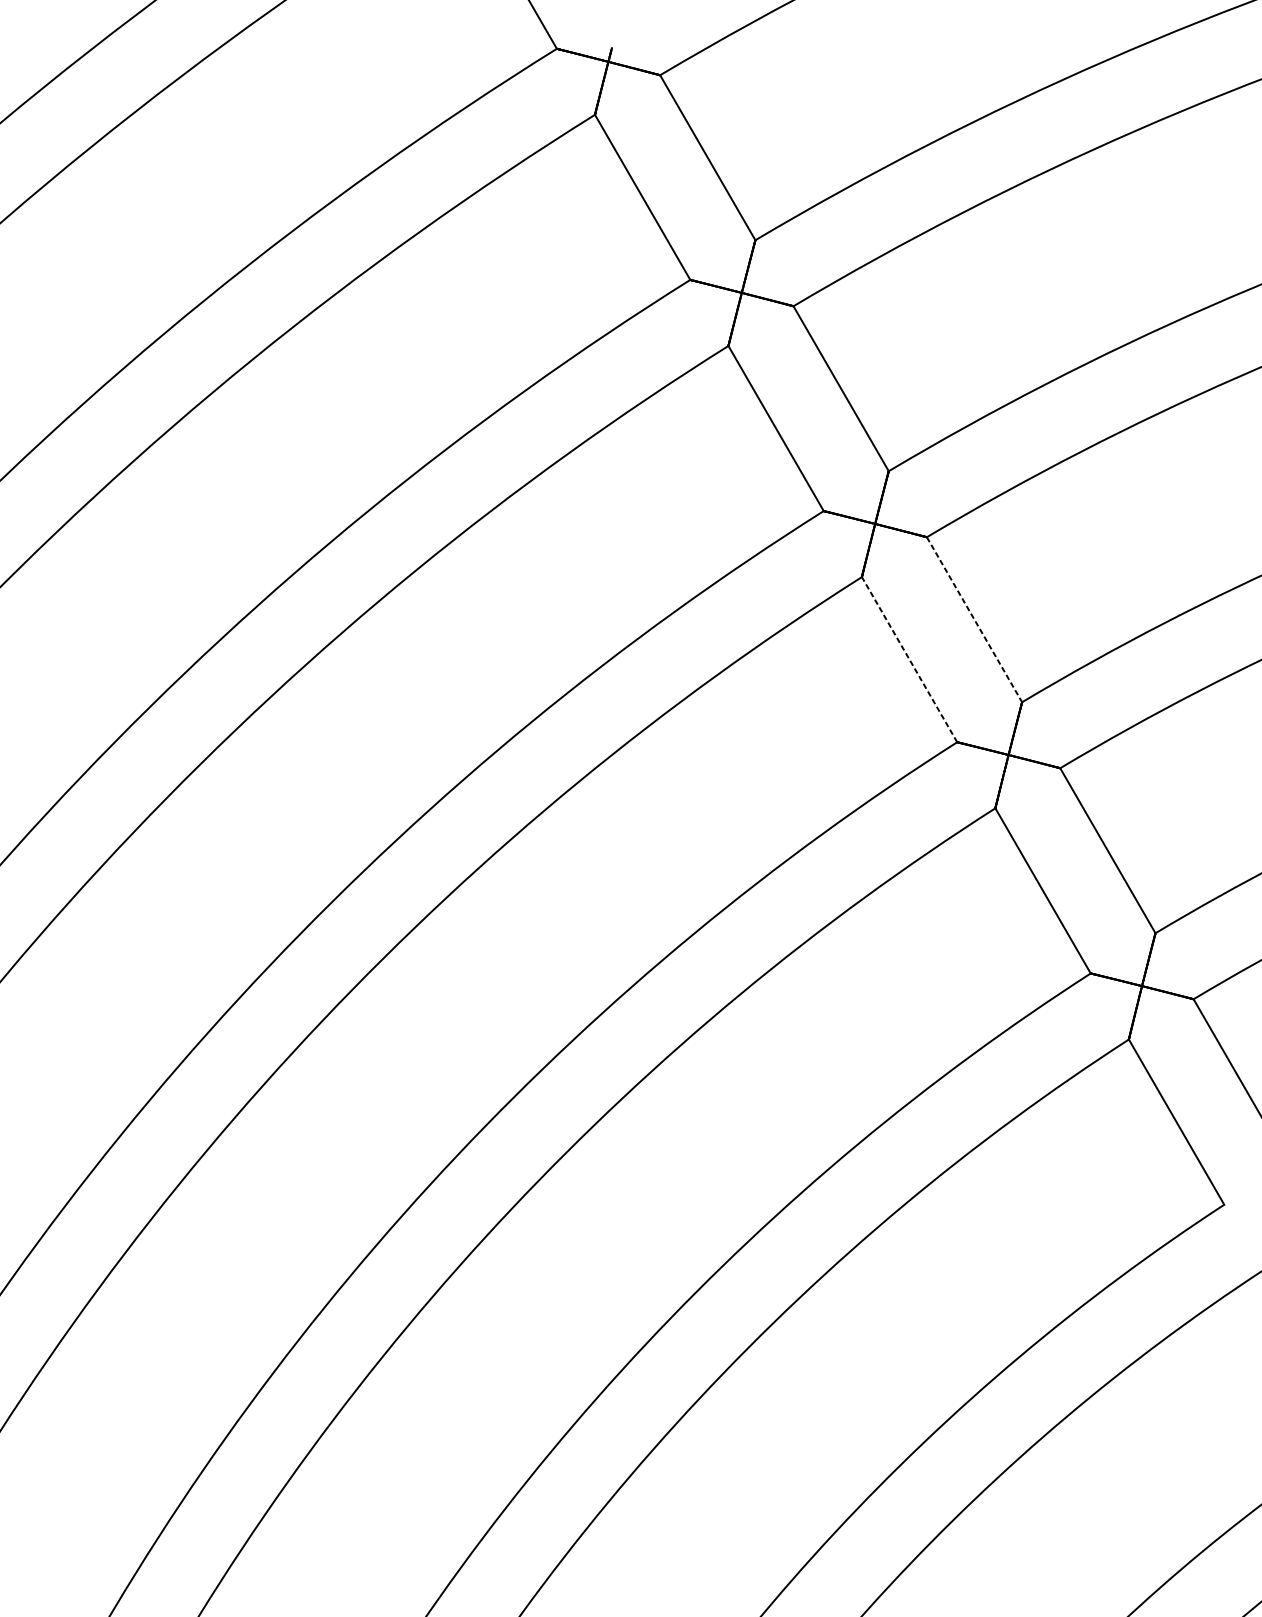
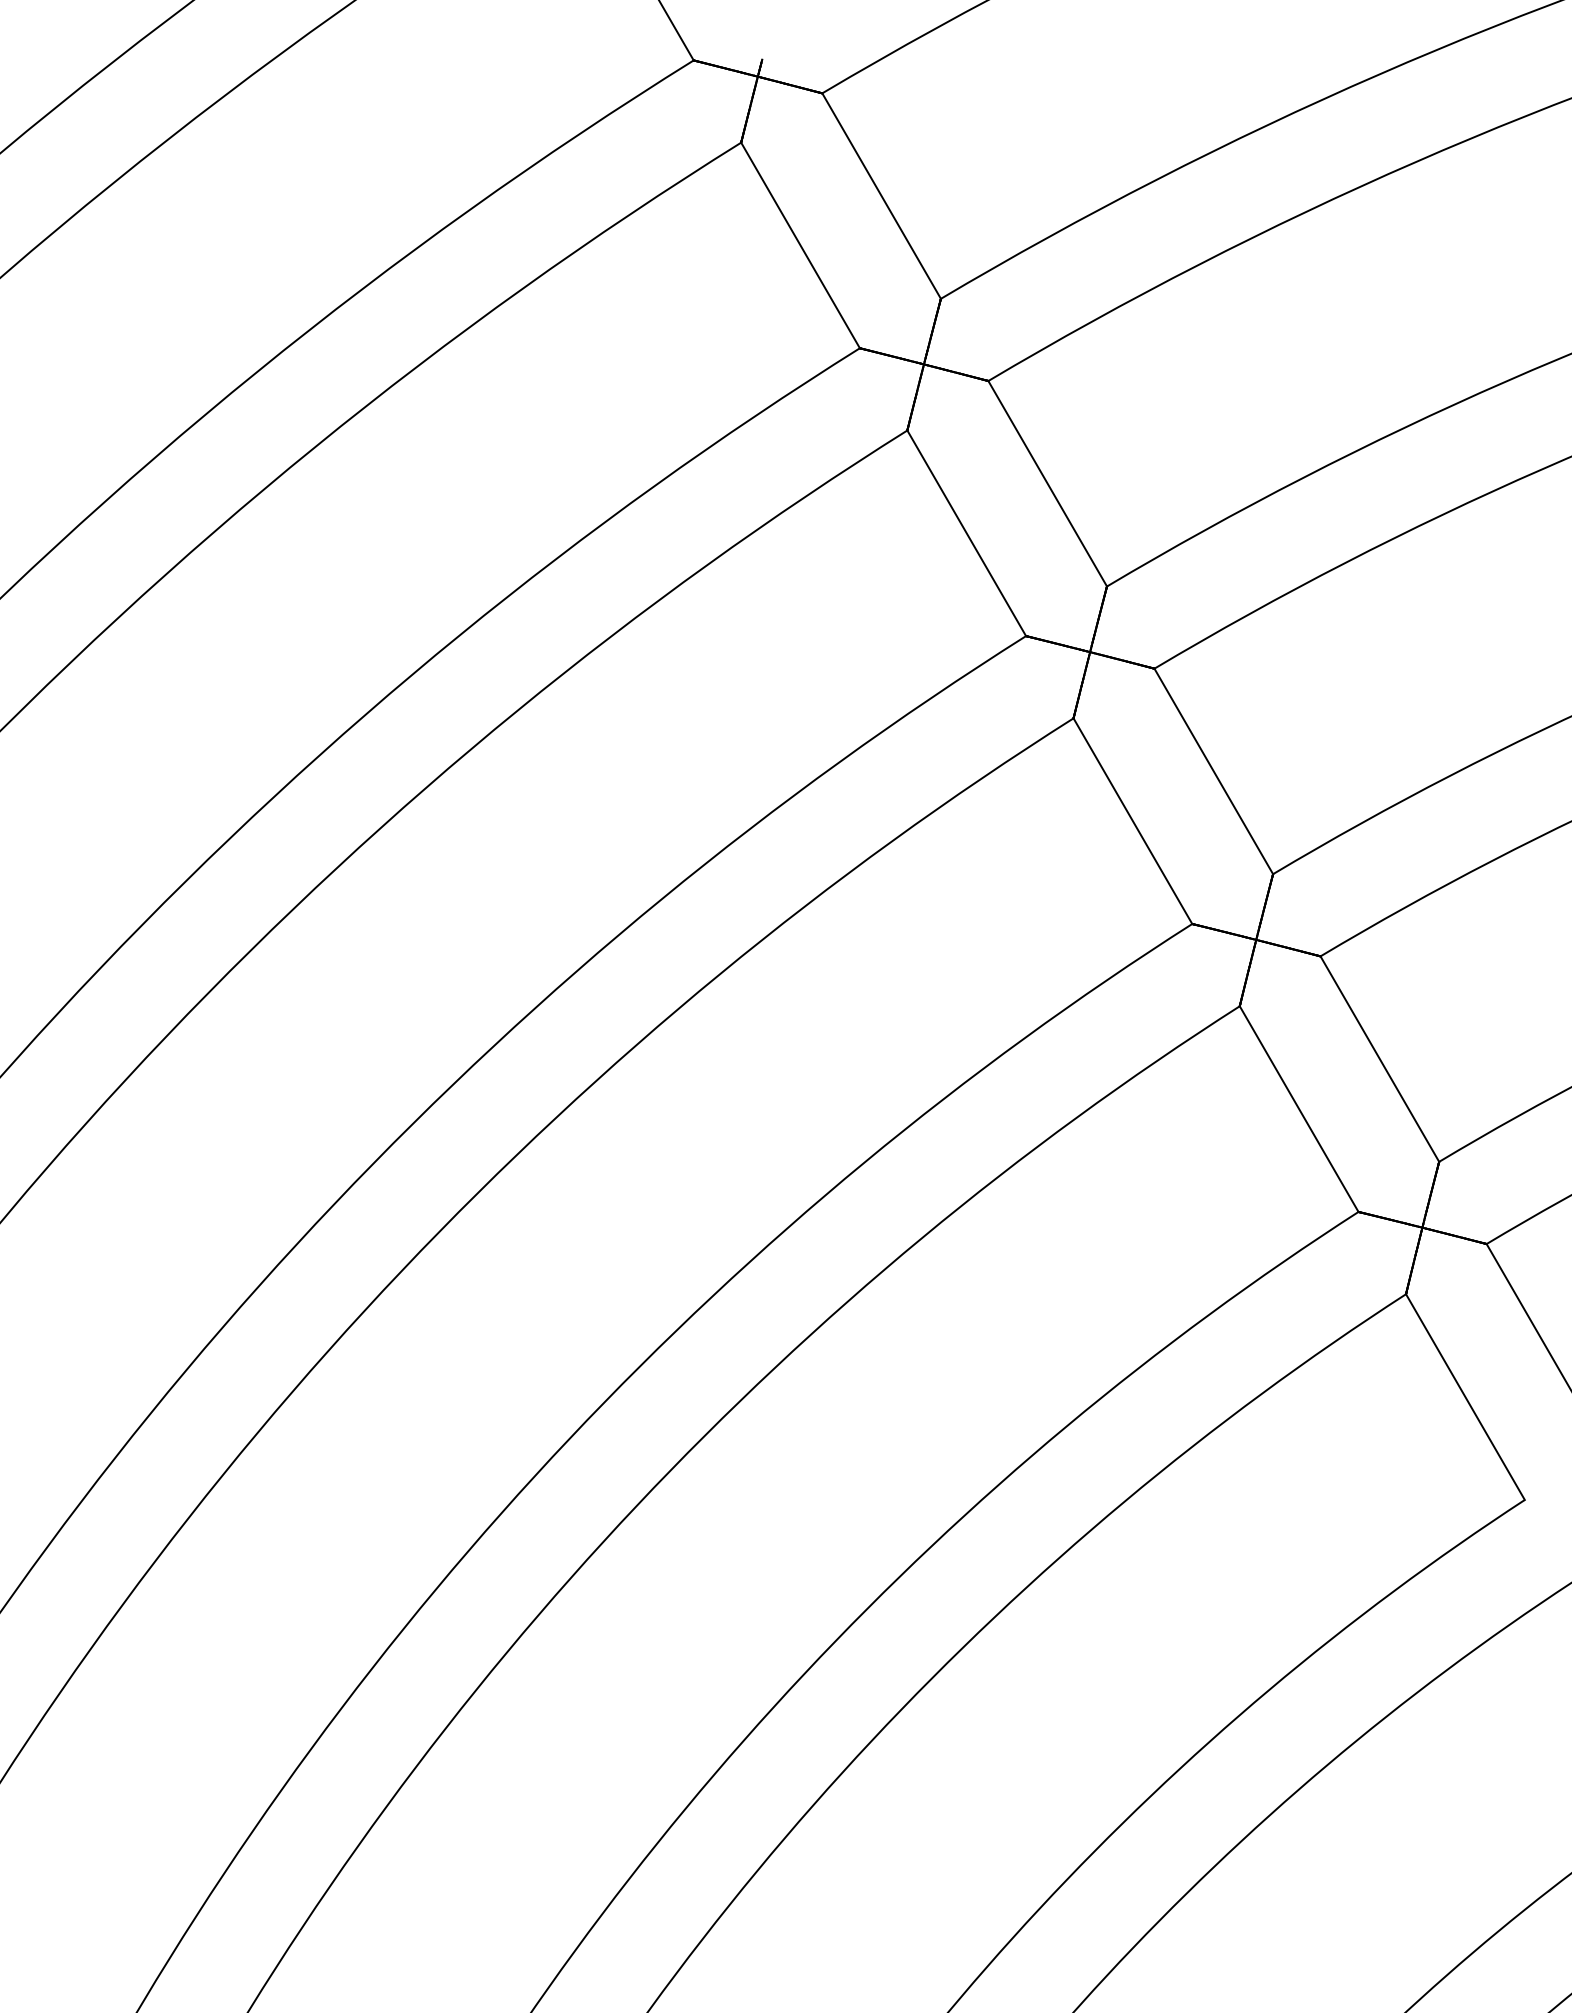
line: (974, 619) -> (1213, 771), dashed -> solid
line: (909, 659) -> (1132, 821), dashed -> solid

